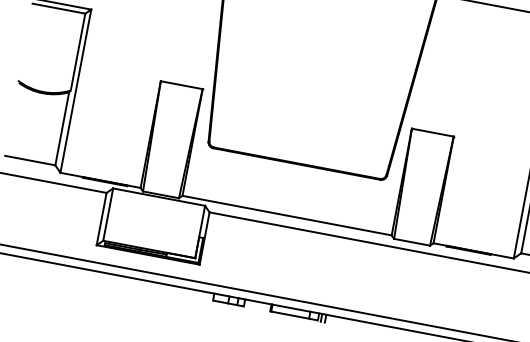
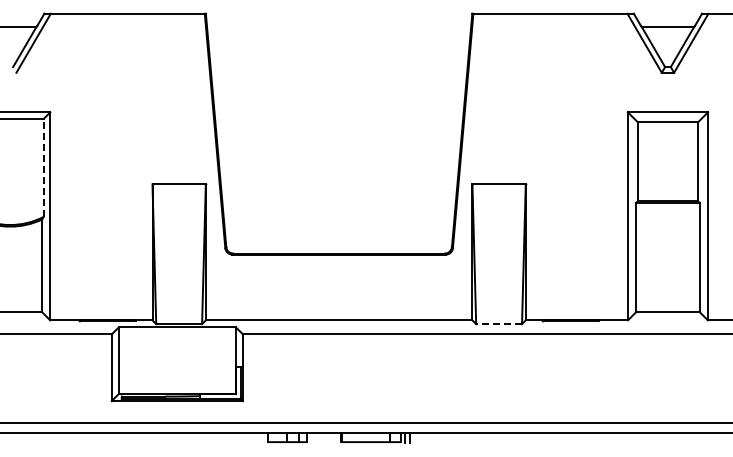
line: (77, 51) -> (43, 167), solid -> dashed
line: (412, 242) -> (499, 324), solid -> dashed

